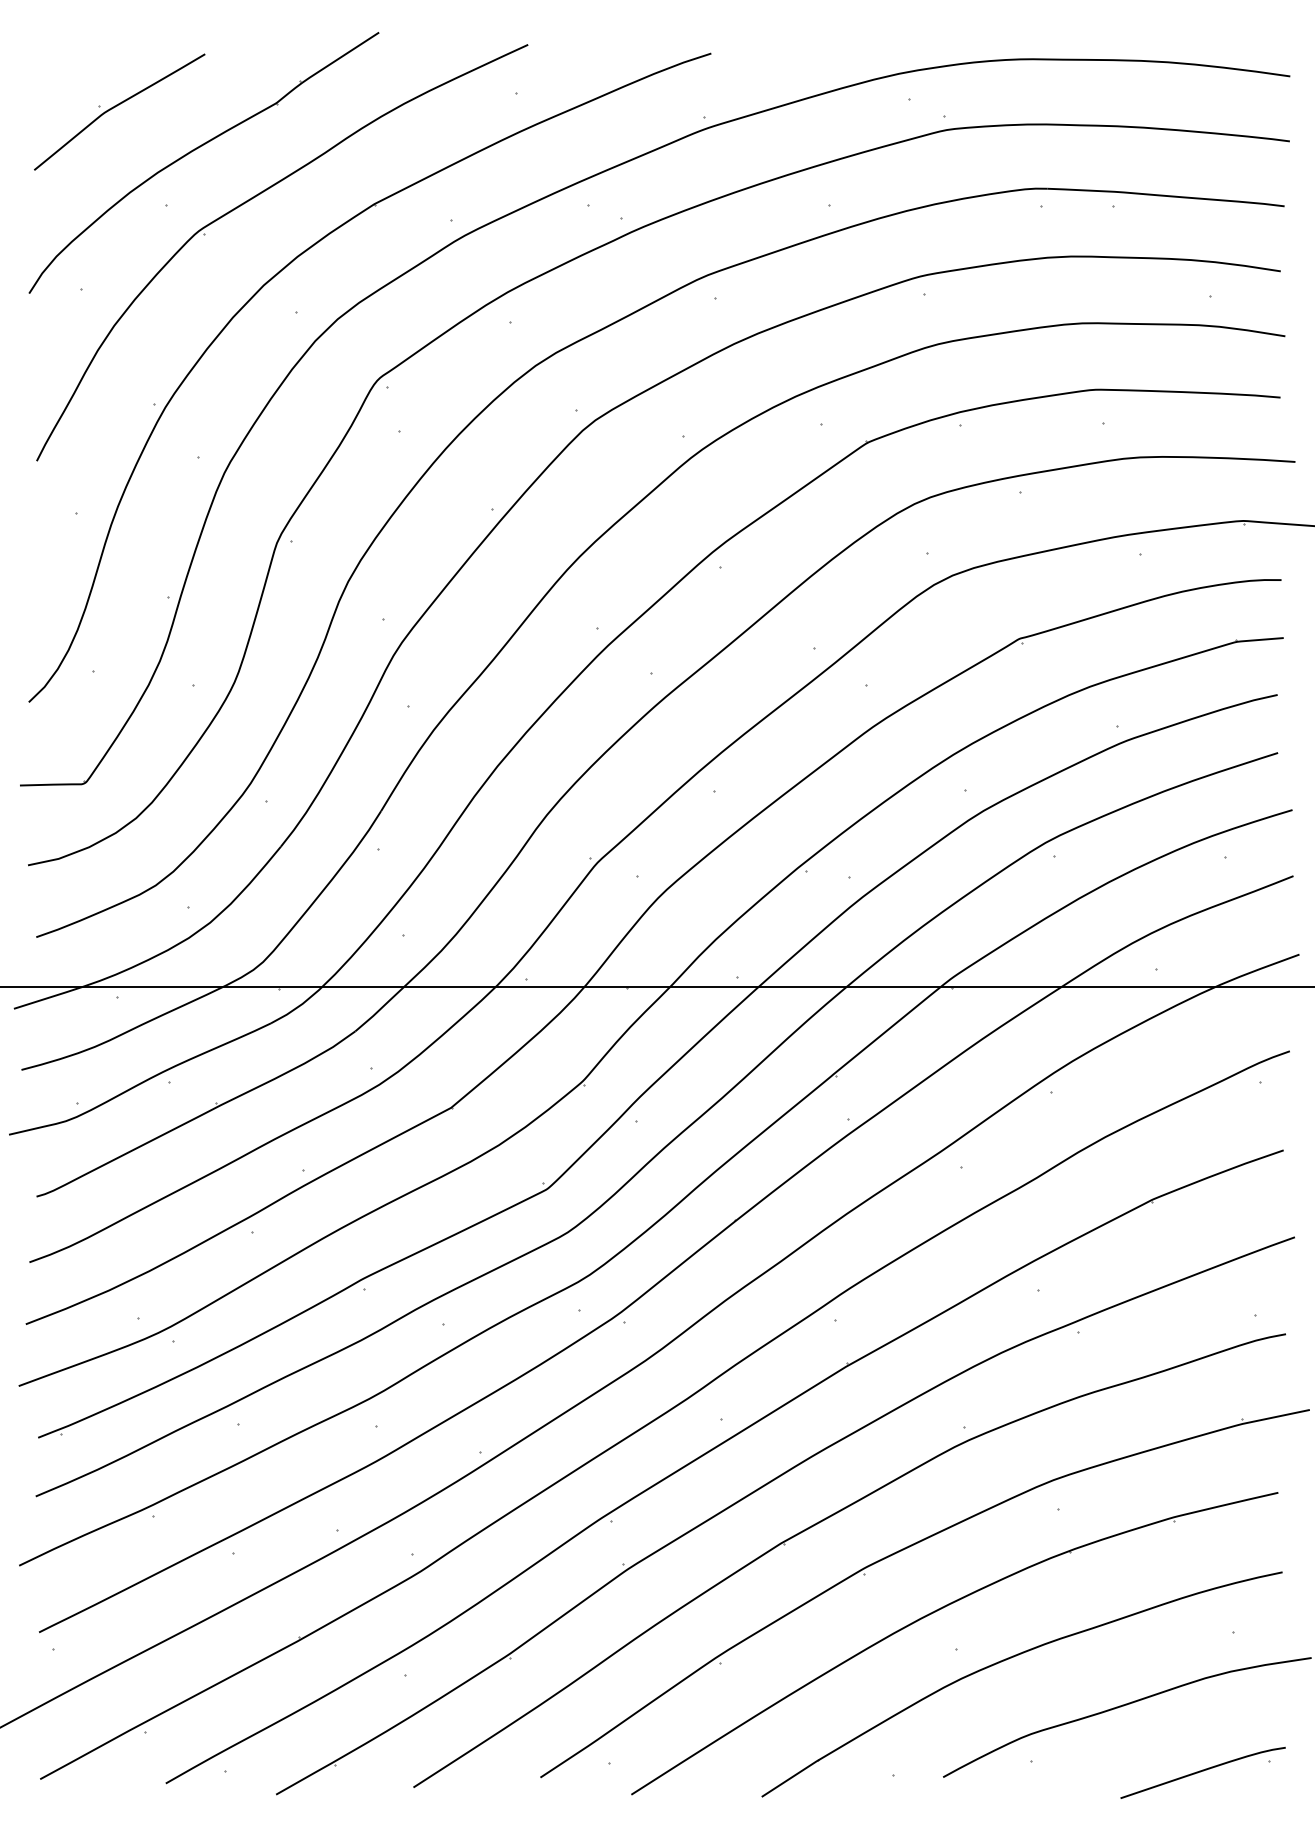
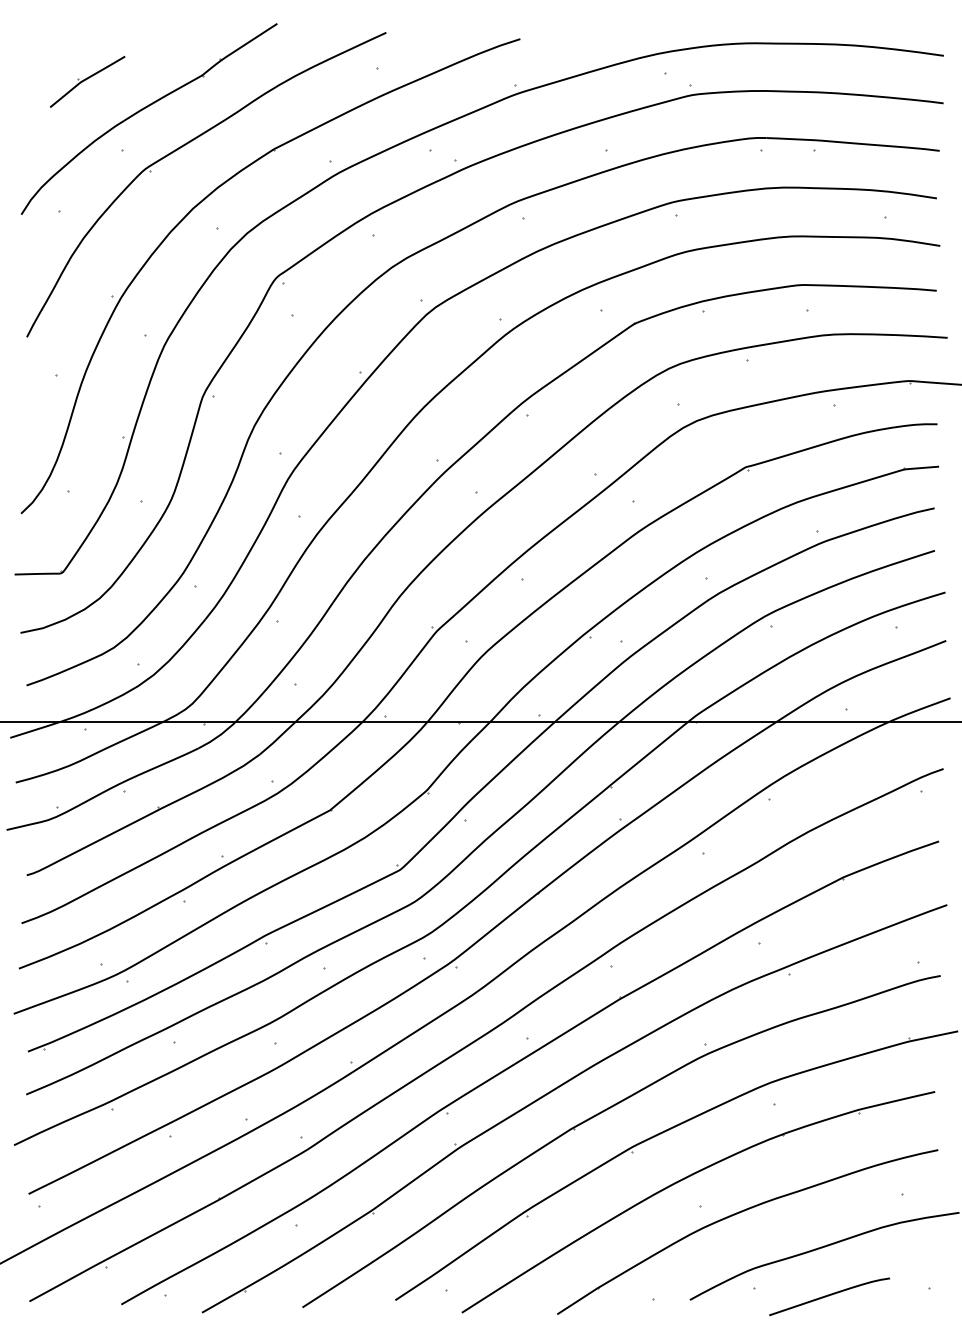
part: (119, 111) -> (87, 81), size x0.6
curve: (1202, 1771) -> (829, 1295), moved

